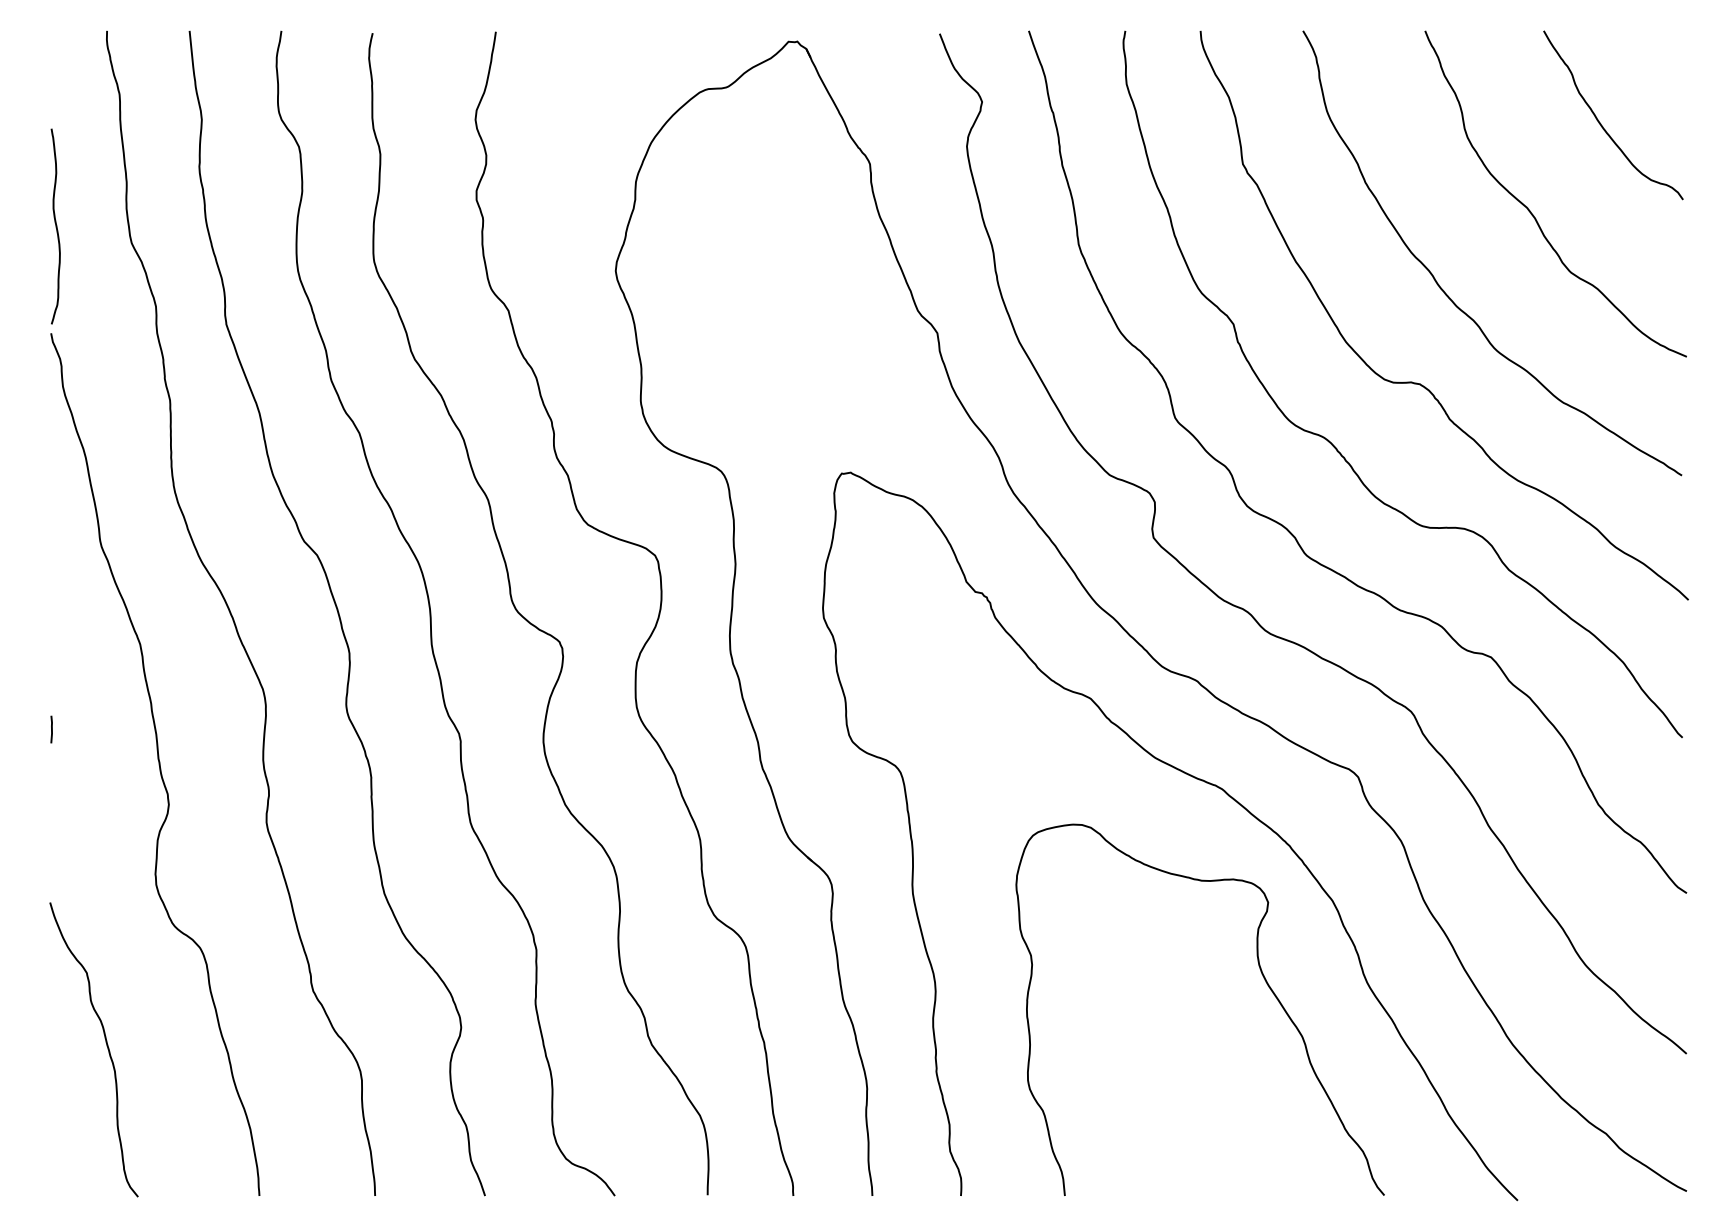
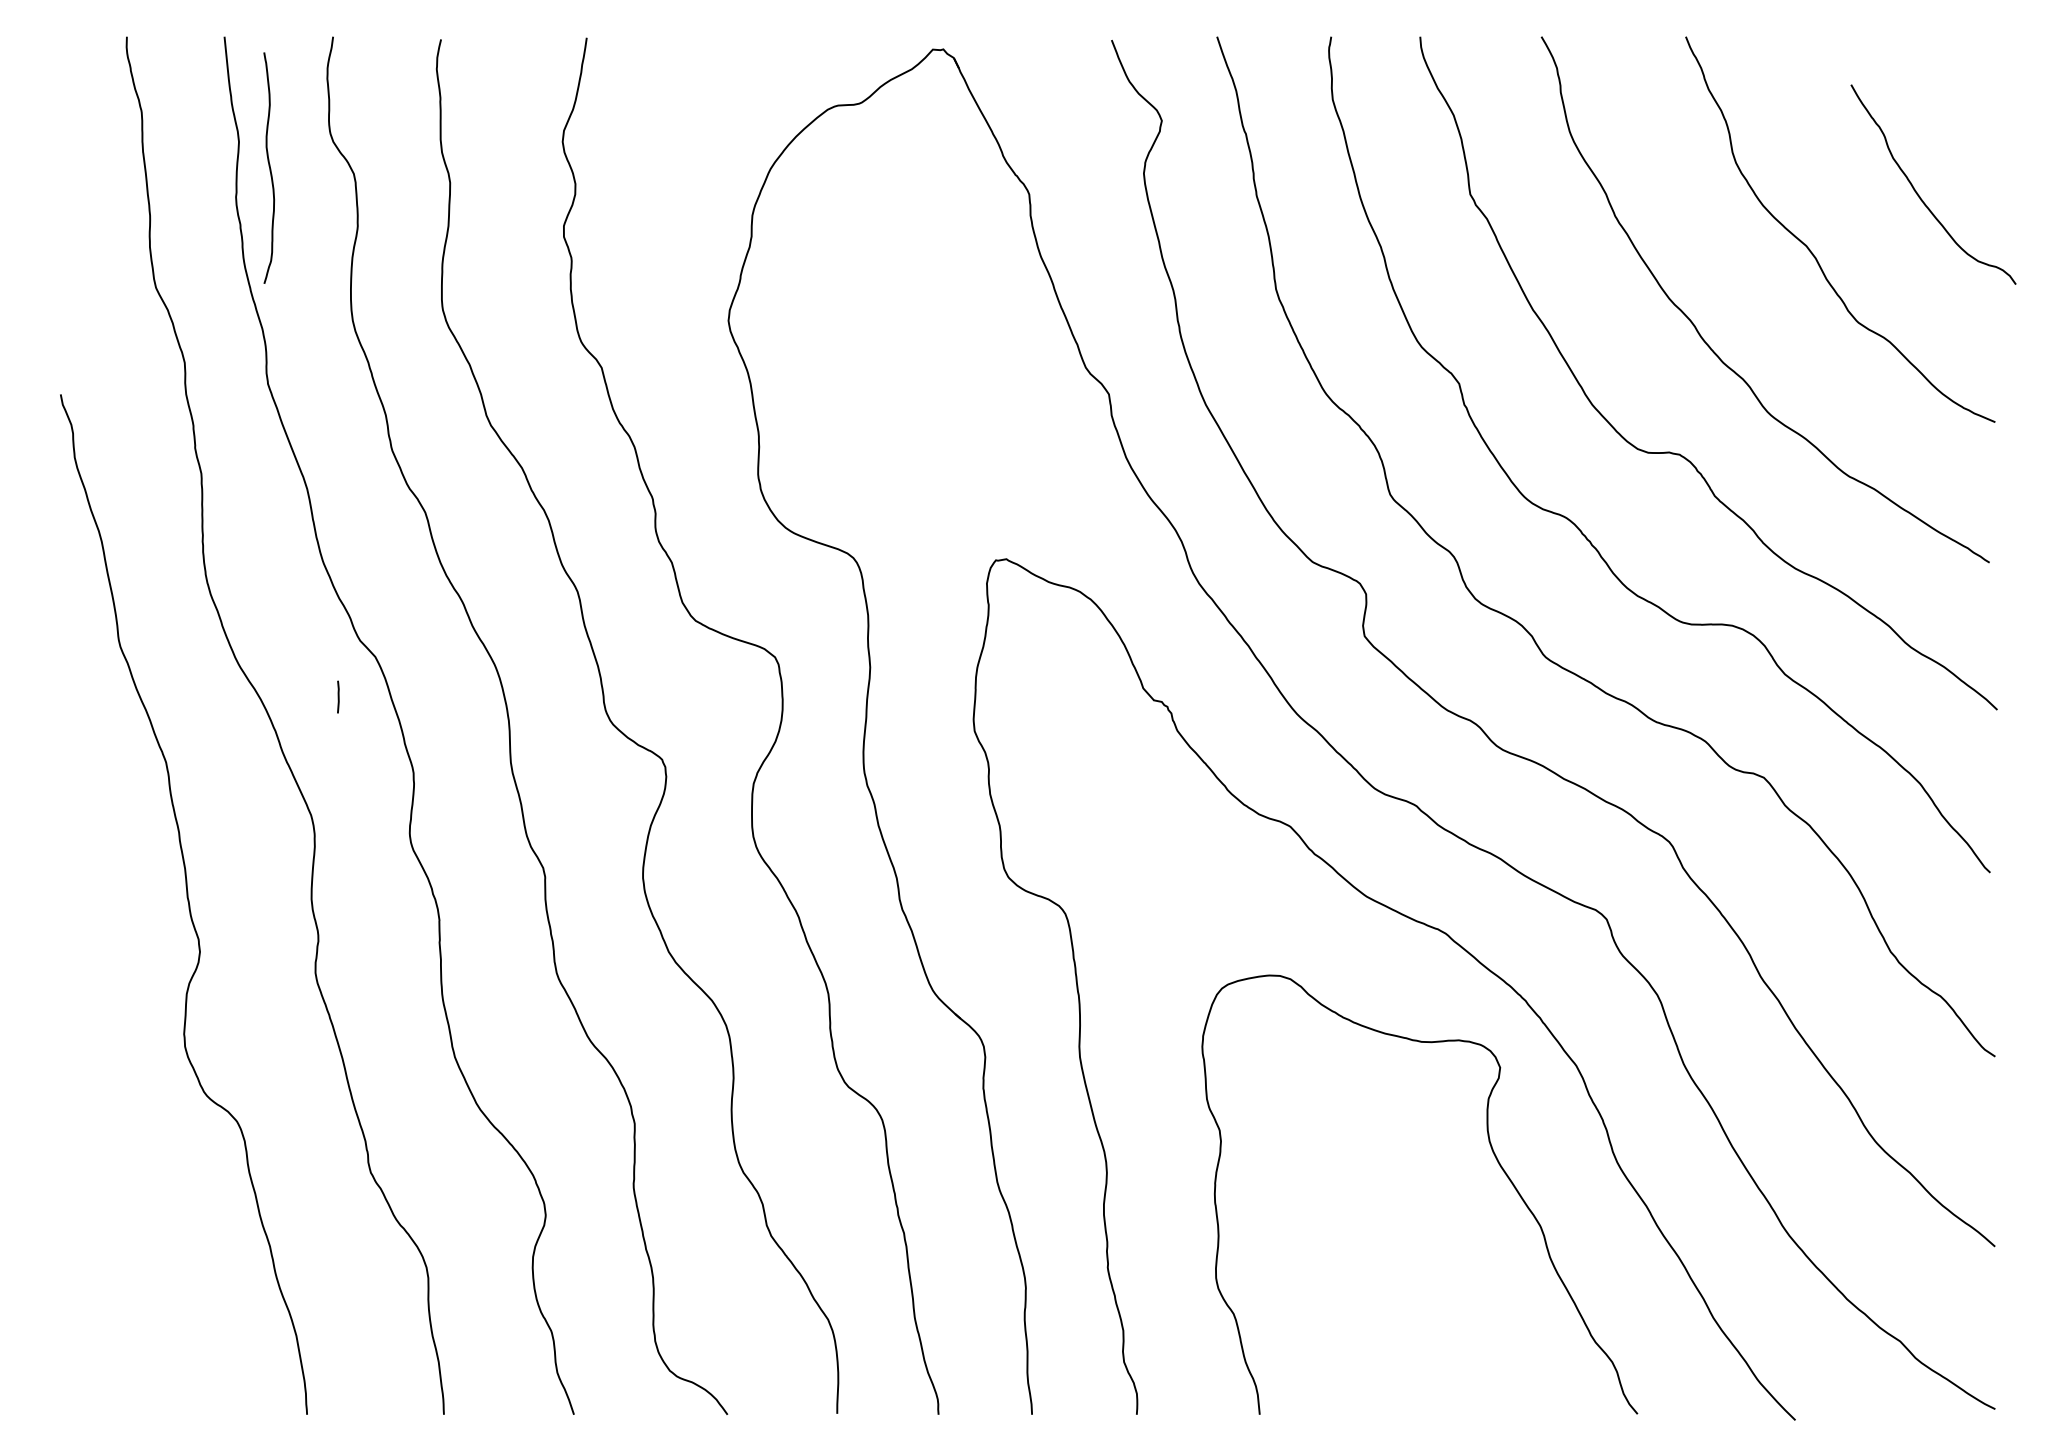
curve: (1600, 122) -> (1918, 193), moved
curve: (55, 225) -> (268, 166), moved
line: (51, 729) -> (338, 696), moved
curve: (106, 1046) -> (126, 1237), removed

